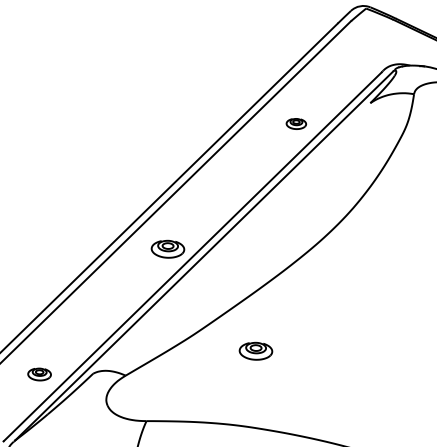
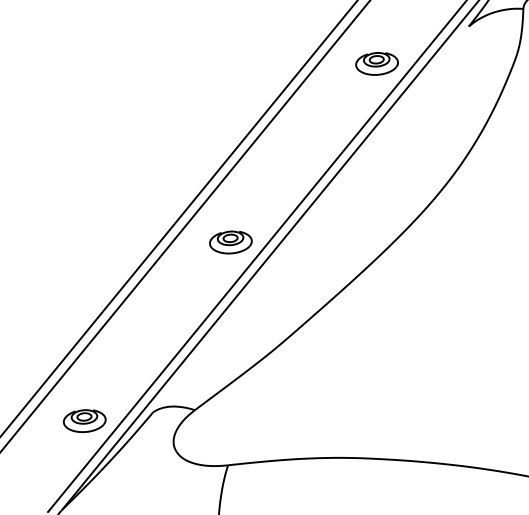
part: (296, 123) -> (377, 63), size x1.67
part: (255, 350) -> (357, 359), removed
part: (39, 374) -> (84, 421), size x1.43

